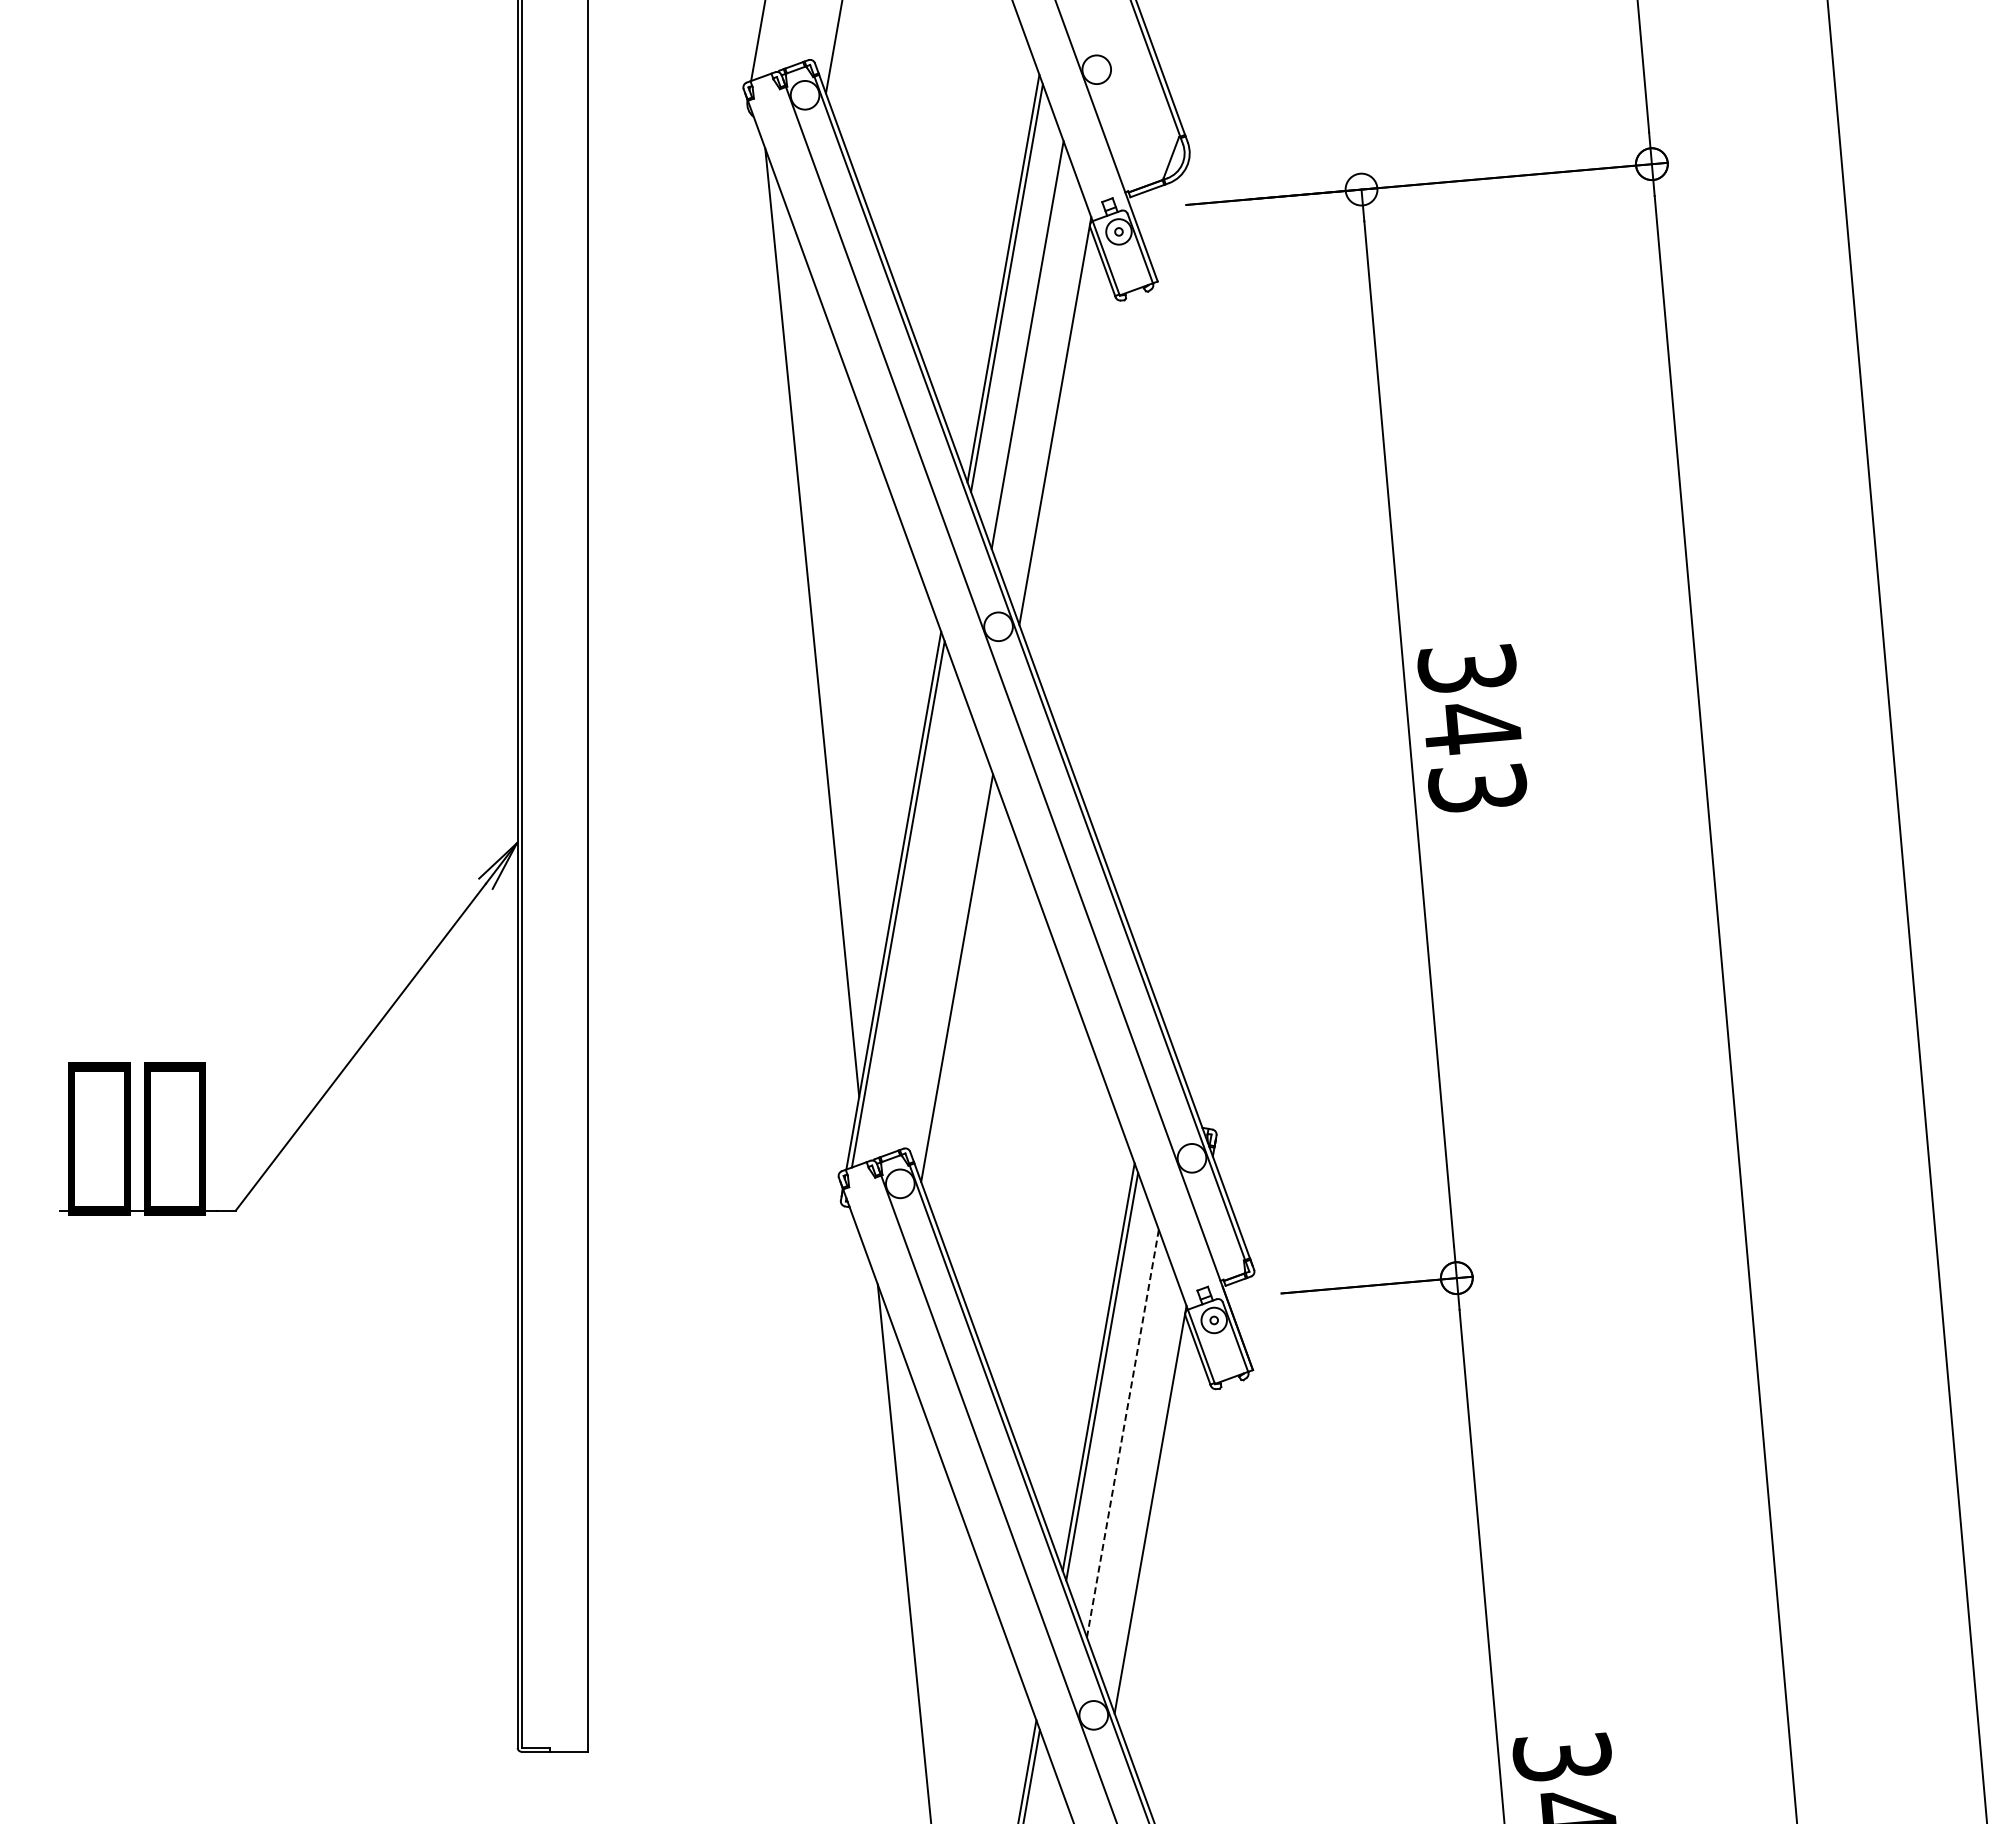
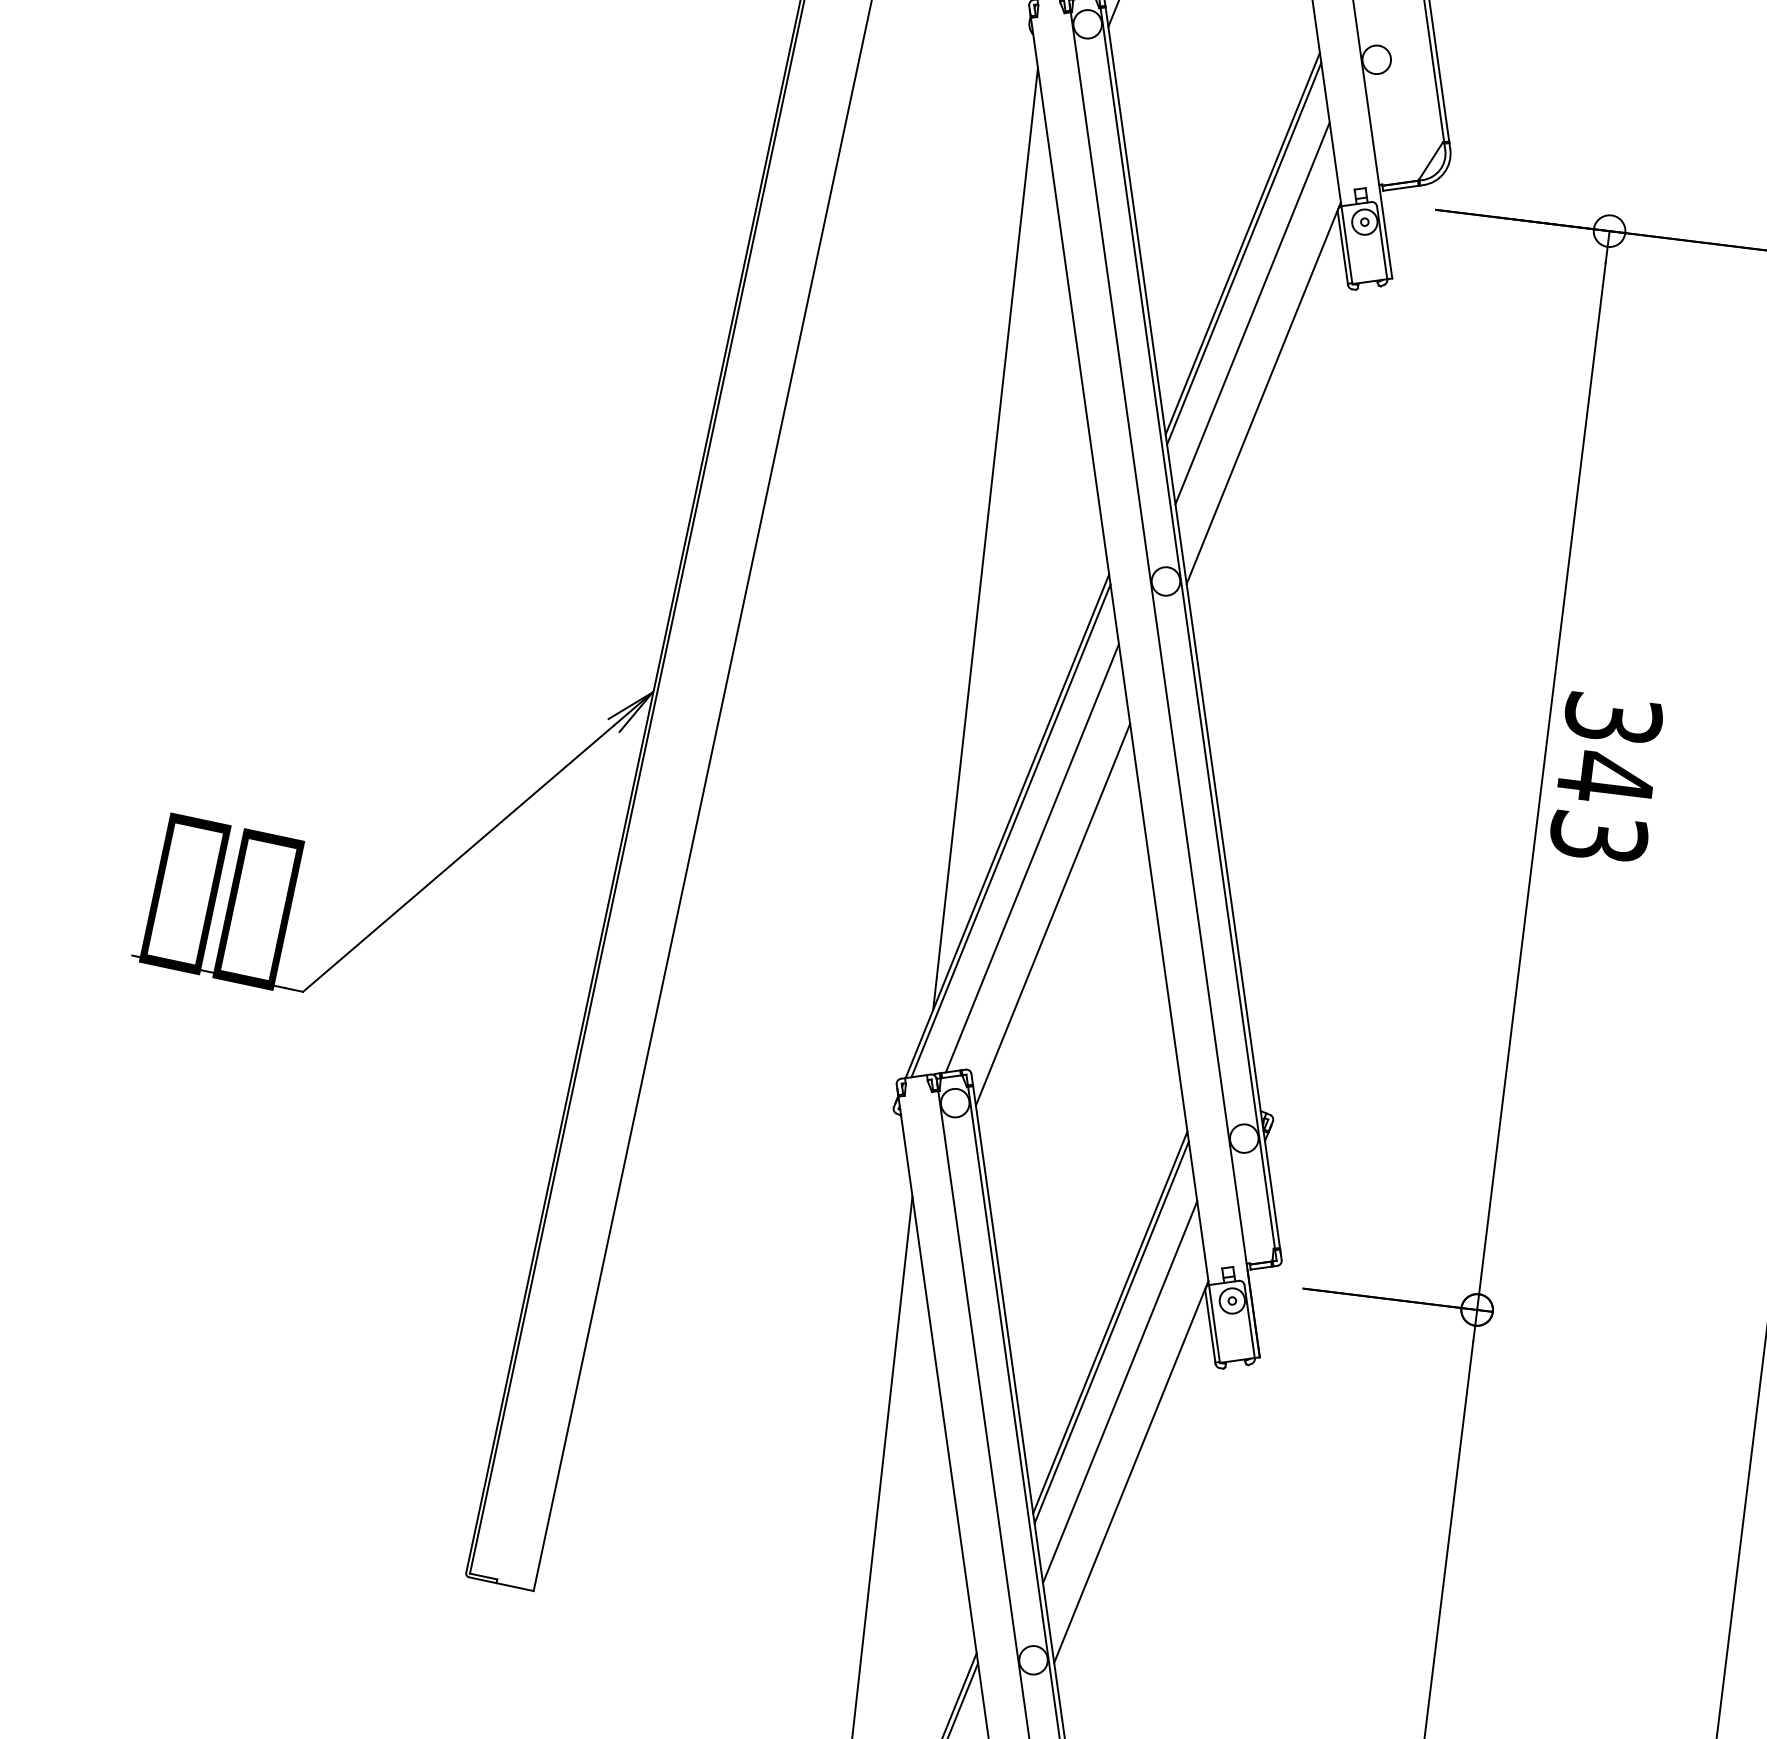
line: (924, 926) -> (1031, 857), added
line: (1122, 1433) -> (1119, 1391), dashed -> solid

